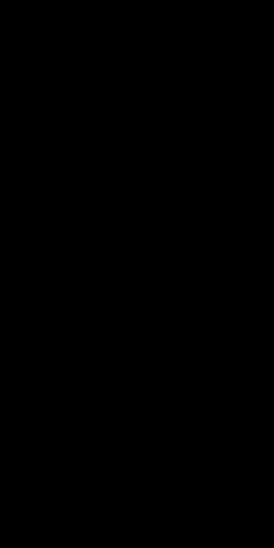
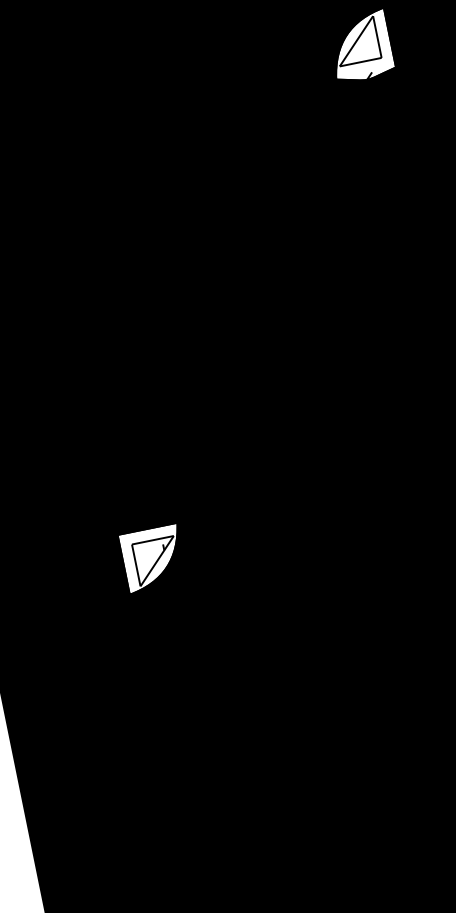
fill: (231, 142) -> (359, 46), removed
fill: (69, 387) -> (152, 558), removed

